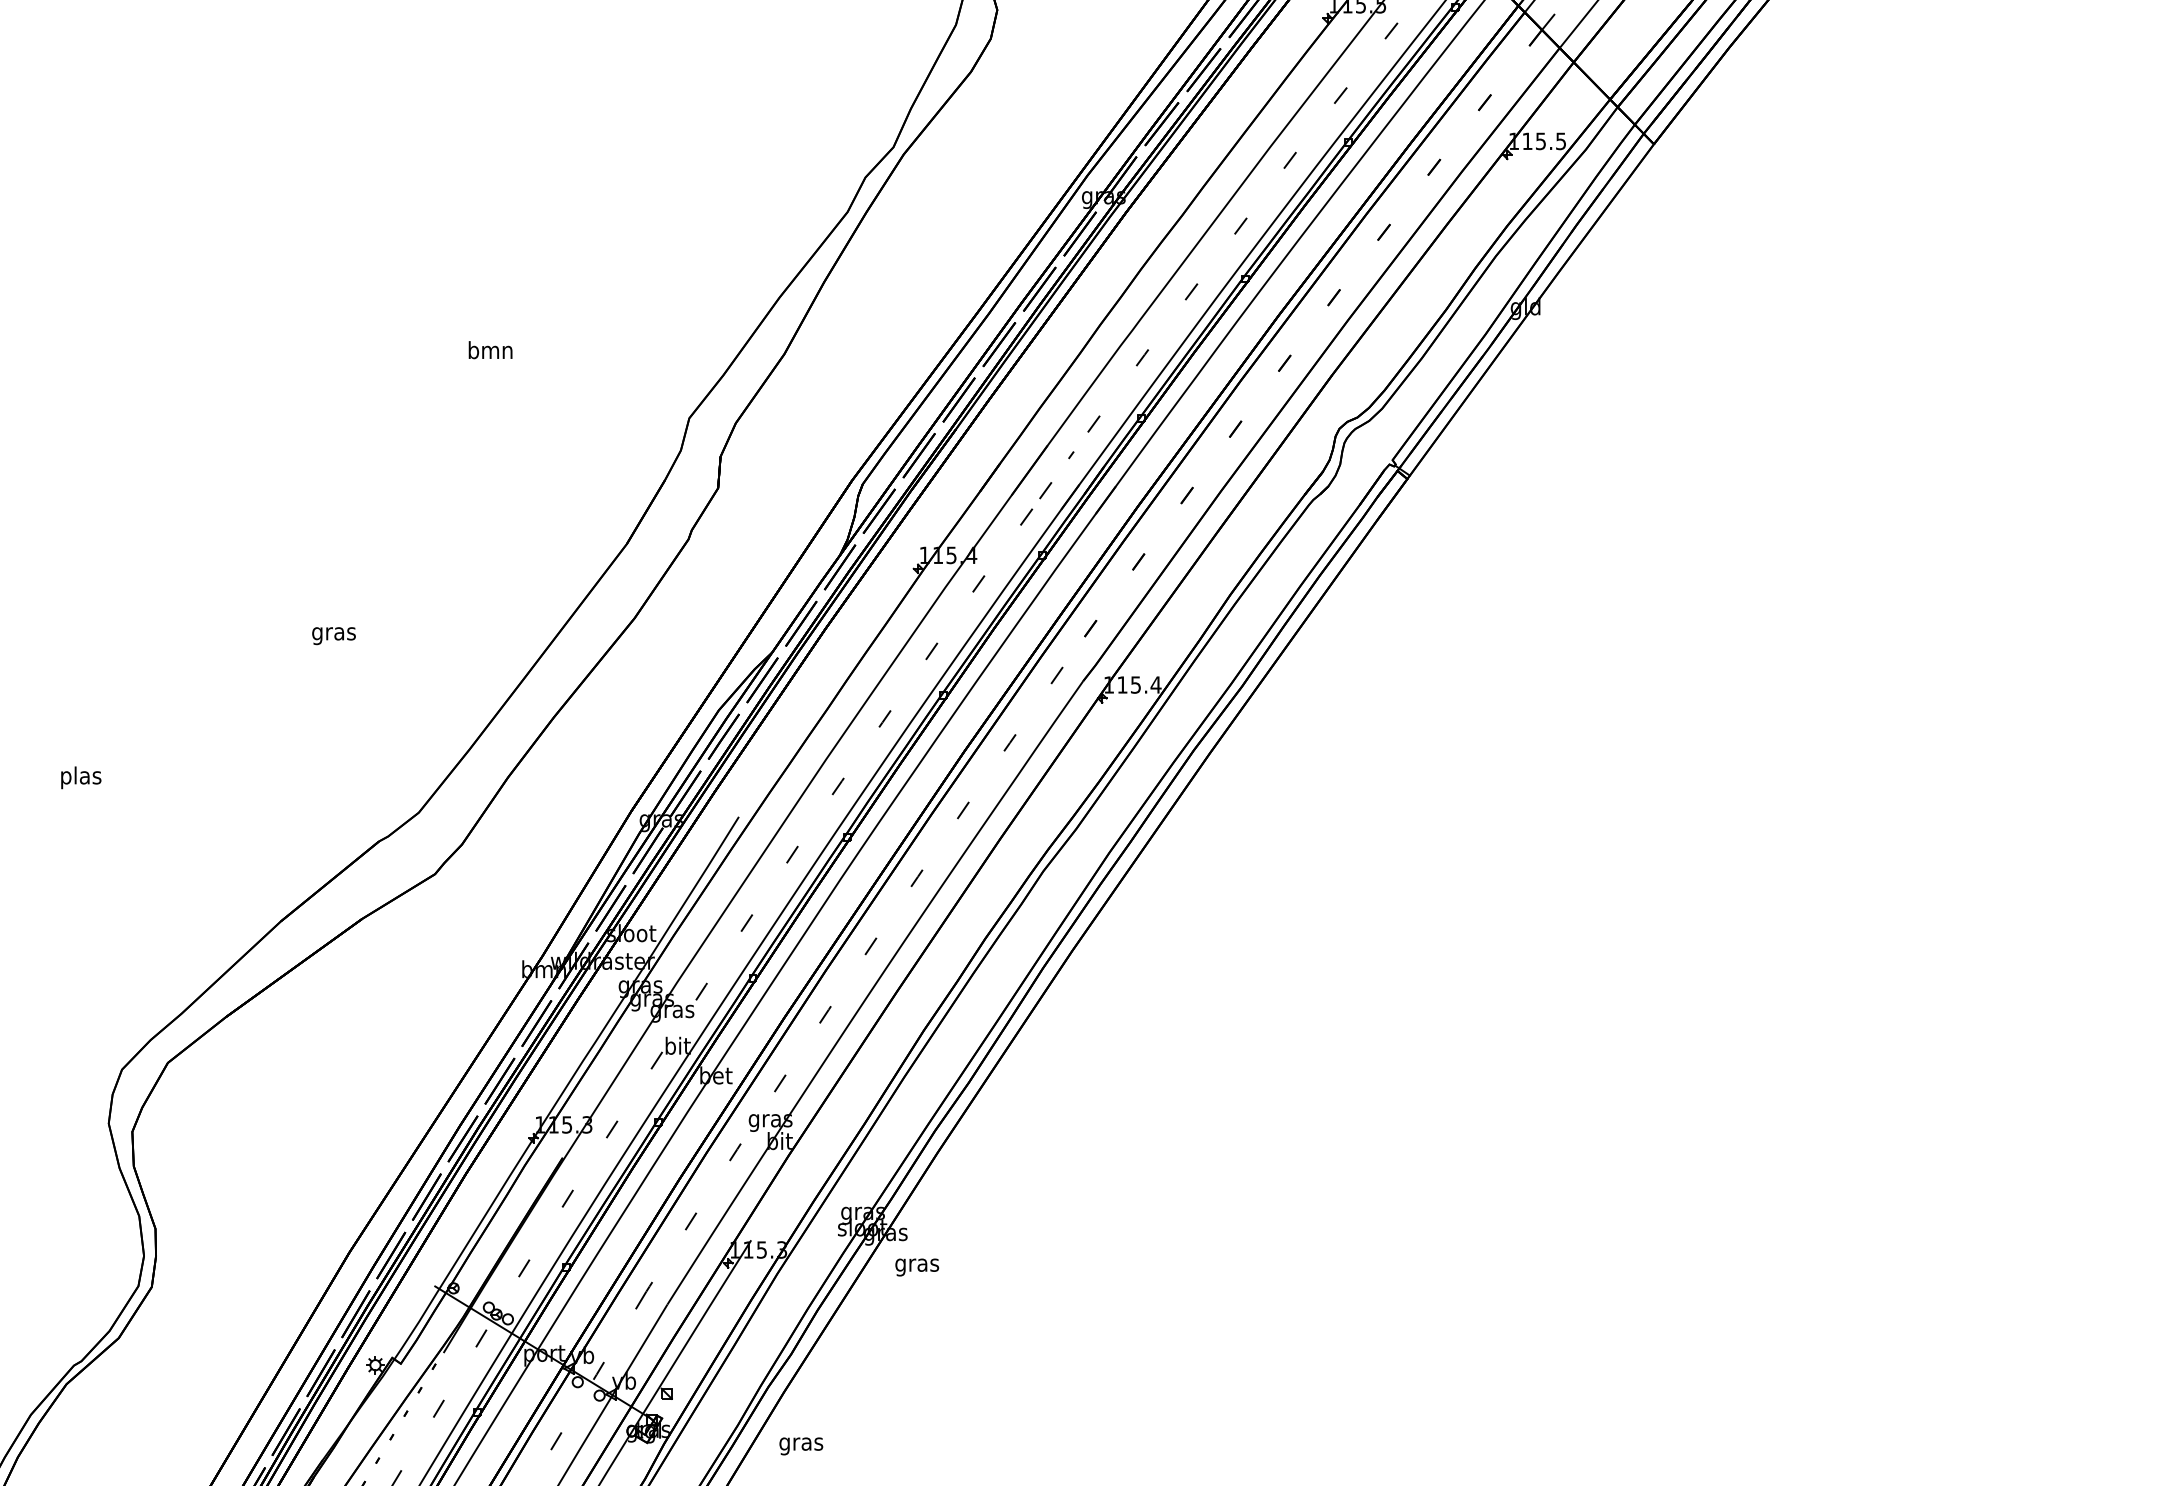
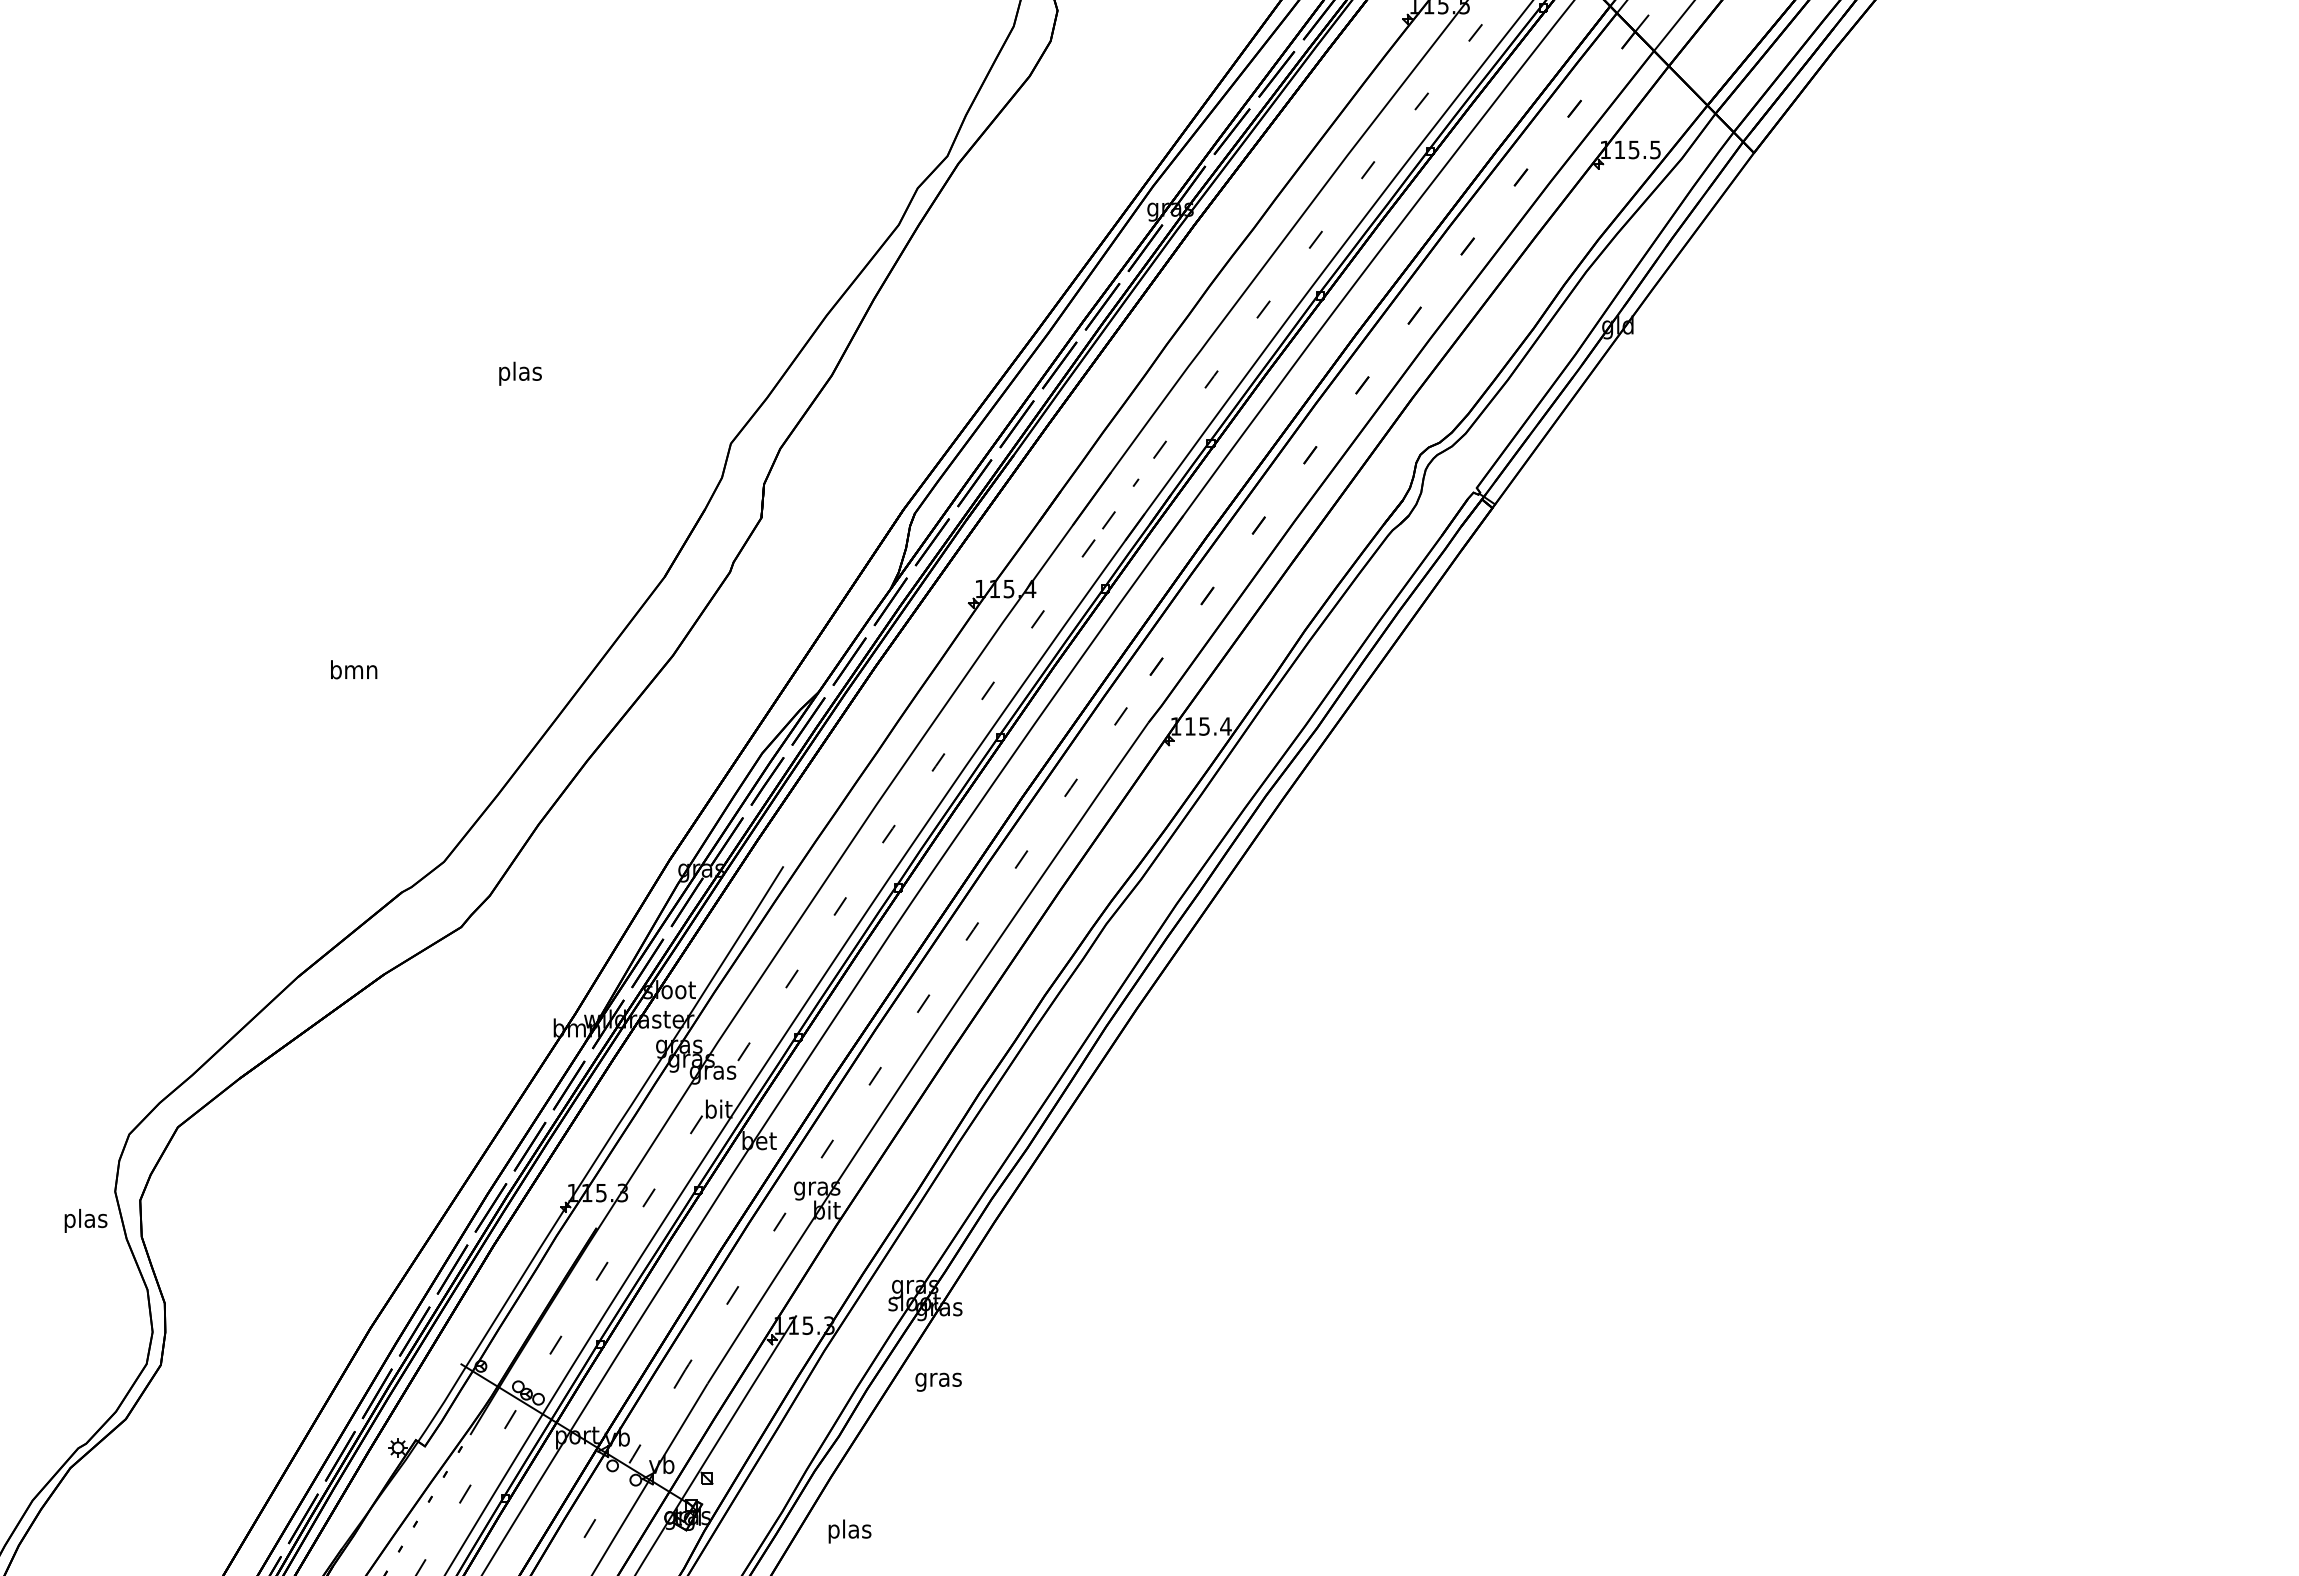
text: (490, 352) -> (520, 373), bmn -> plas
text: (334, 634) -> (354, 672), gras -> bmn
text: (80, 777) -> (85, 1220), moved
text: (917, 1266) -> (938, 1381), moved
text: (801, 1444) -> (849, 1531), gras -> plas

